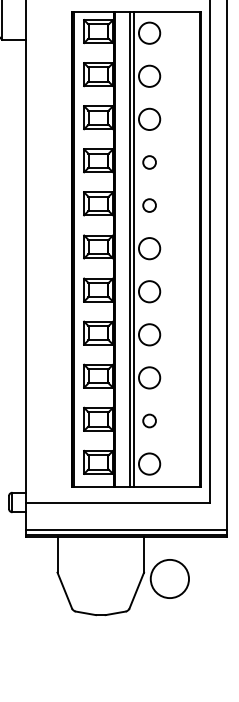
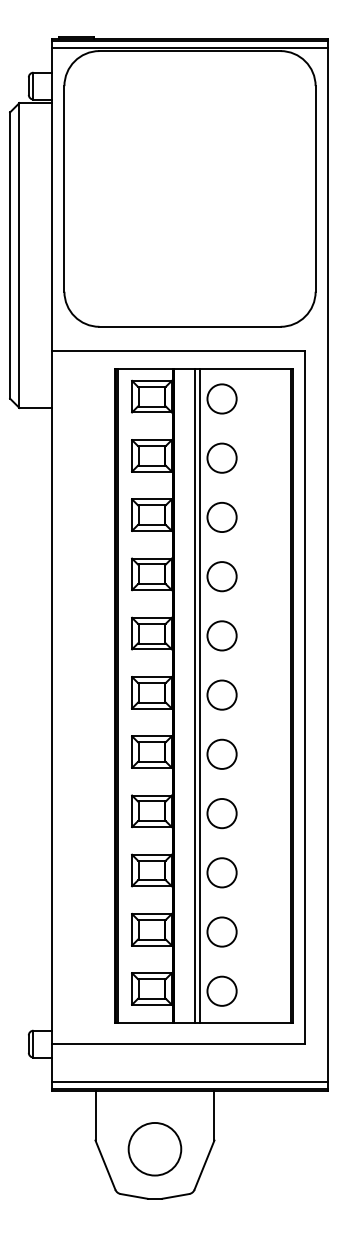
circle: (149, 162) -> (221, 576), size x1.67
circle: (149, 205) -> (221, 635), size x1.67
circle: (149, 420) -> (221, 931), size x1.67
circle: (169, 579) -> (154, 1149), moved

